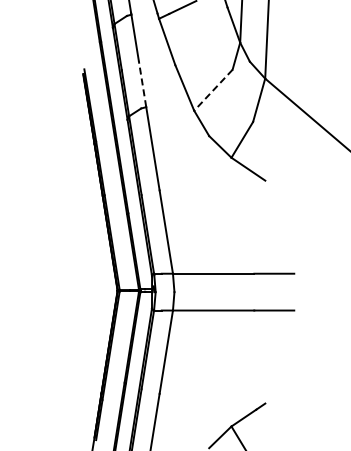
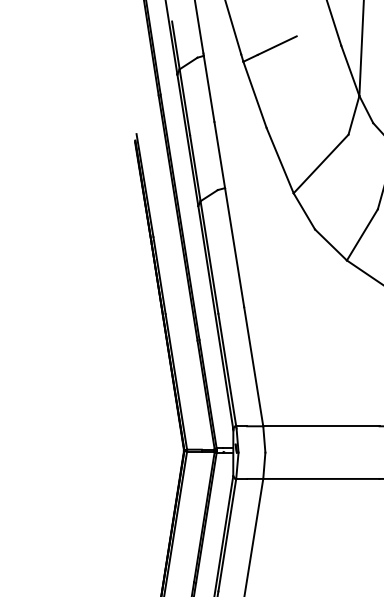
line: (142, 83) -> (219, 154), dashed -> solid
line: (213, 90) -> (321, 164), dashed -> solid

